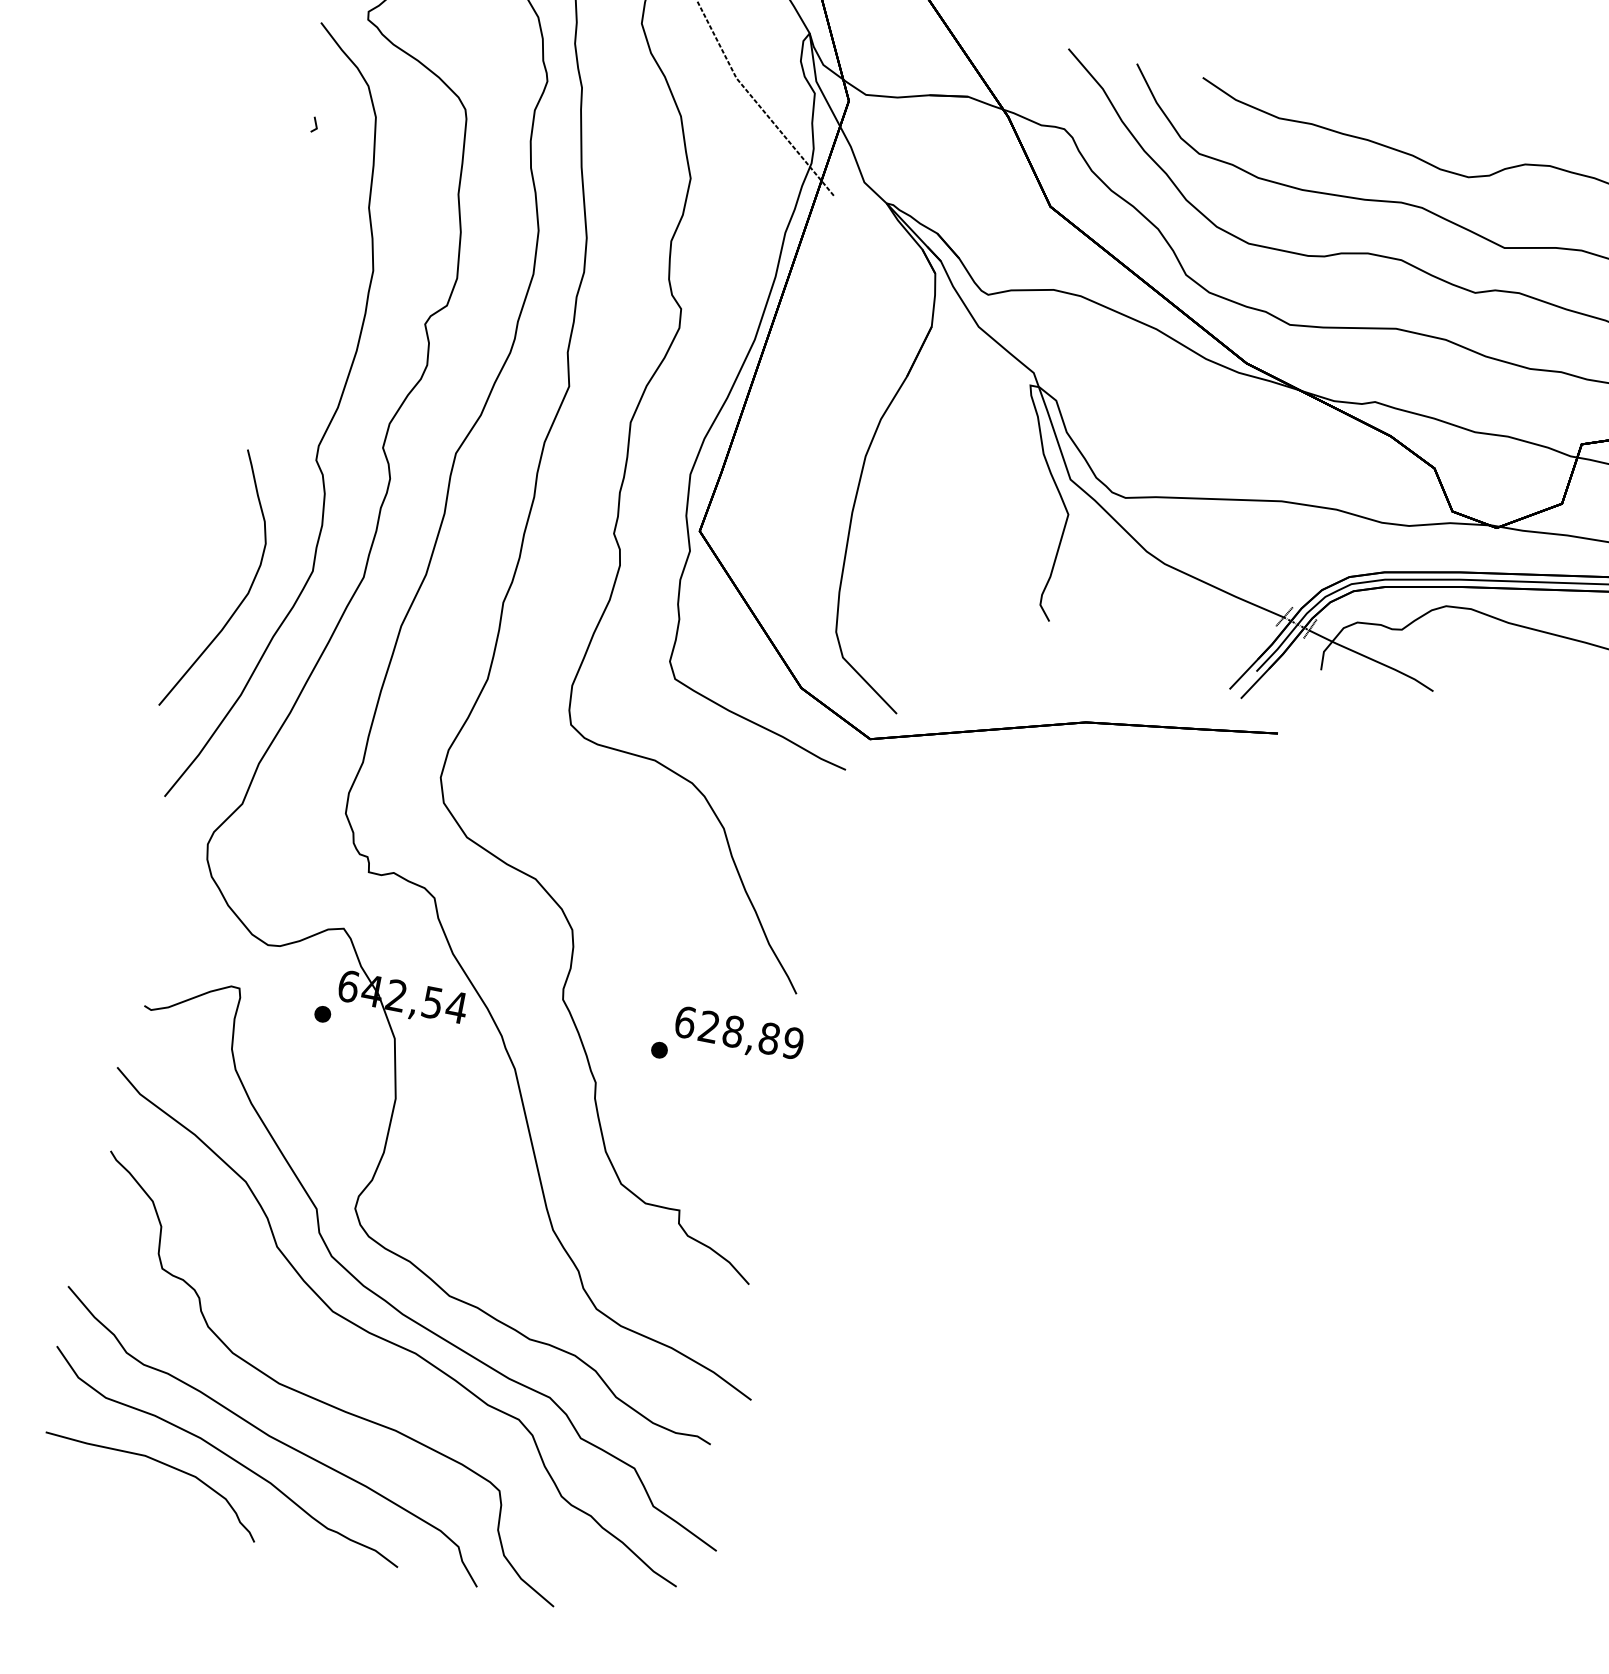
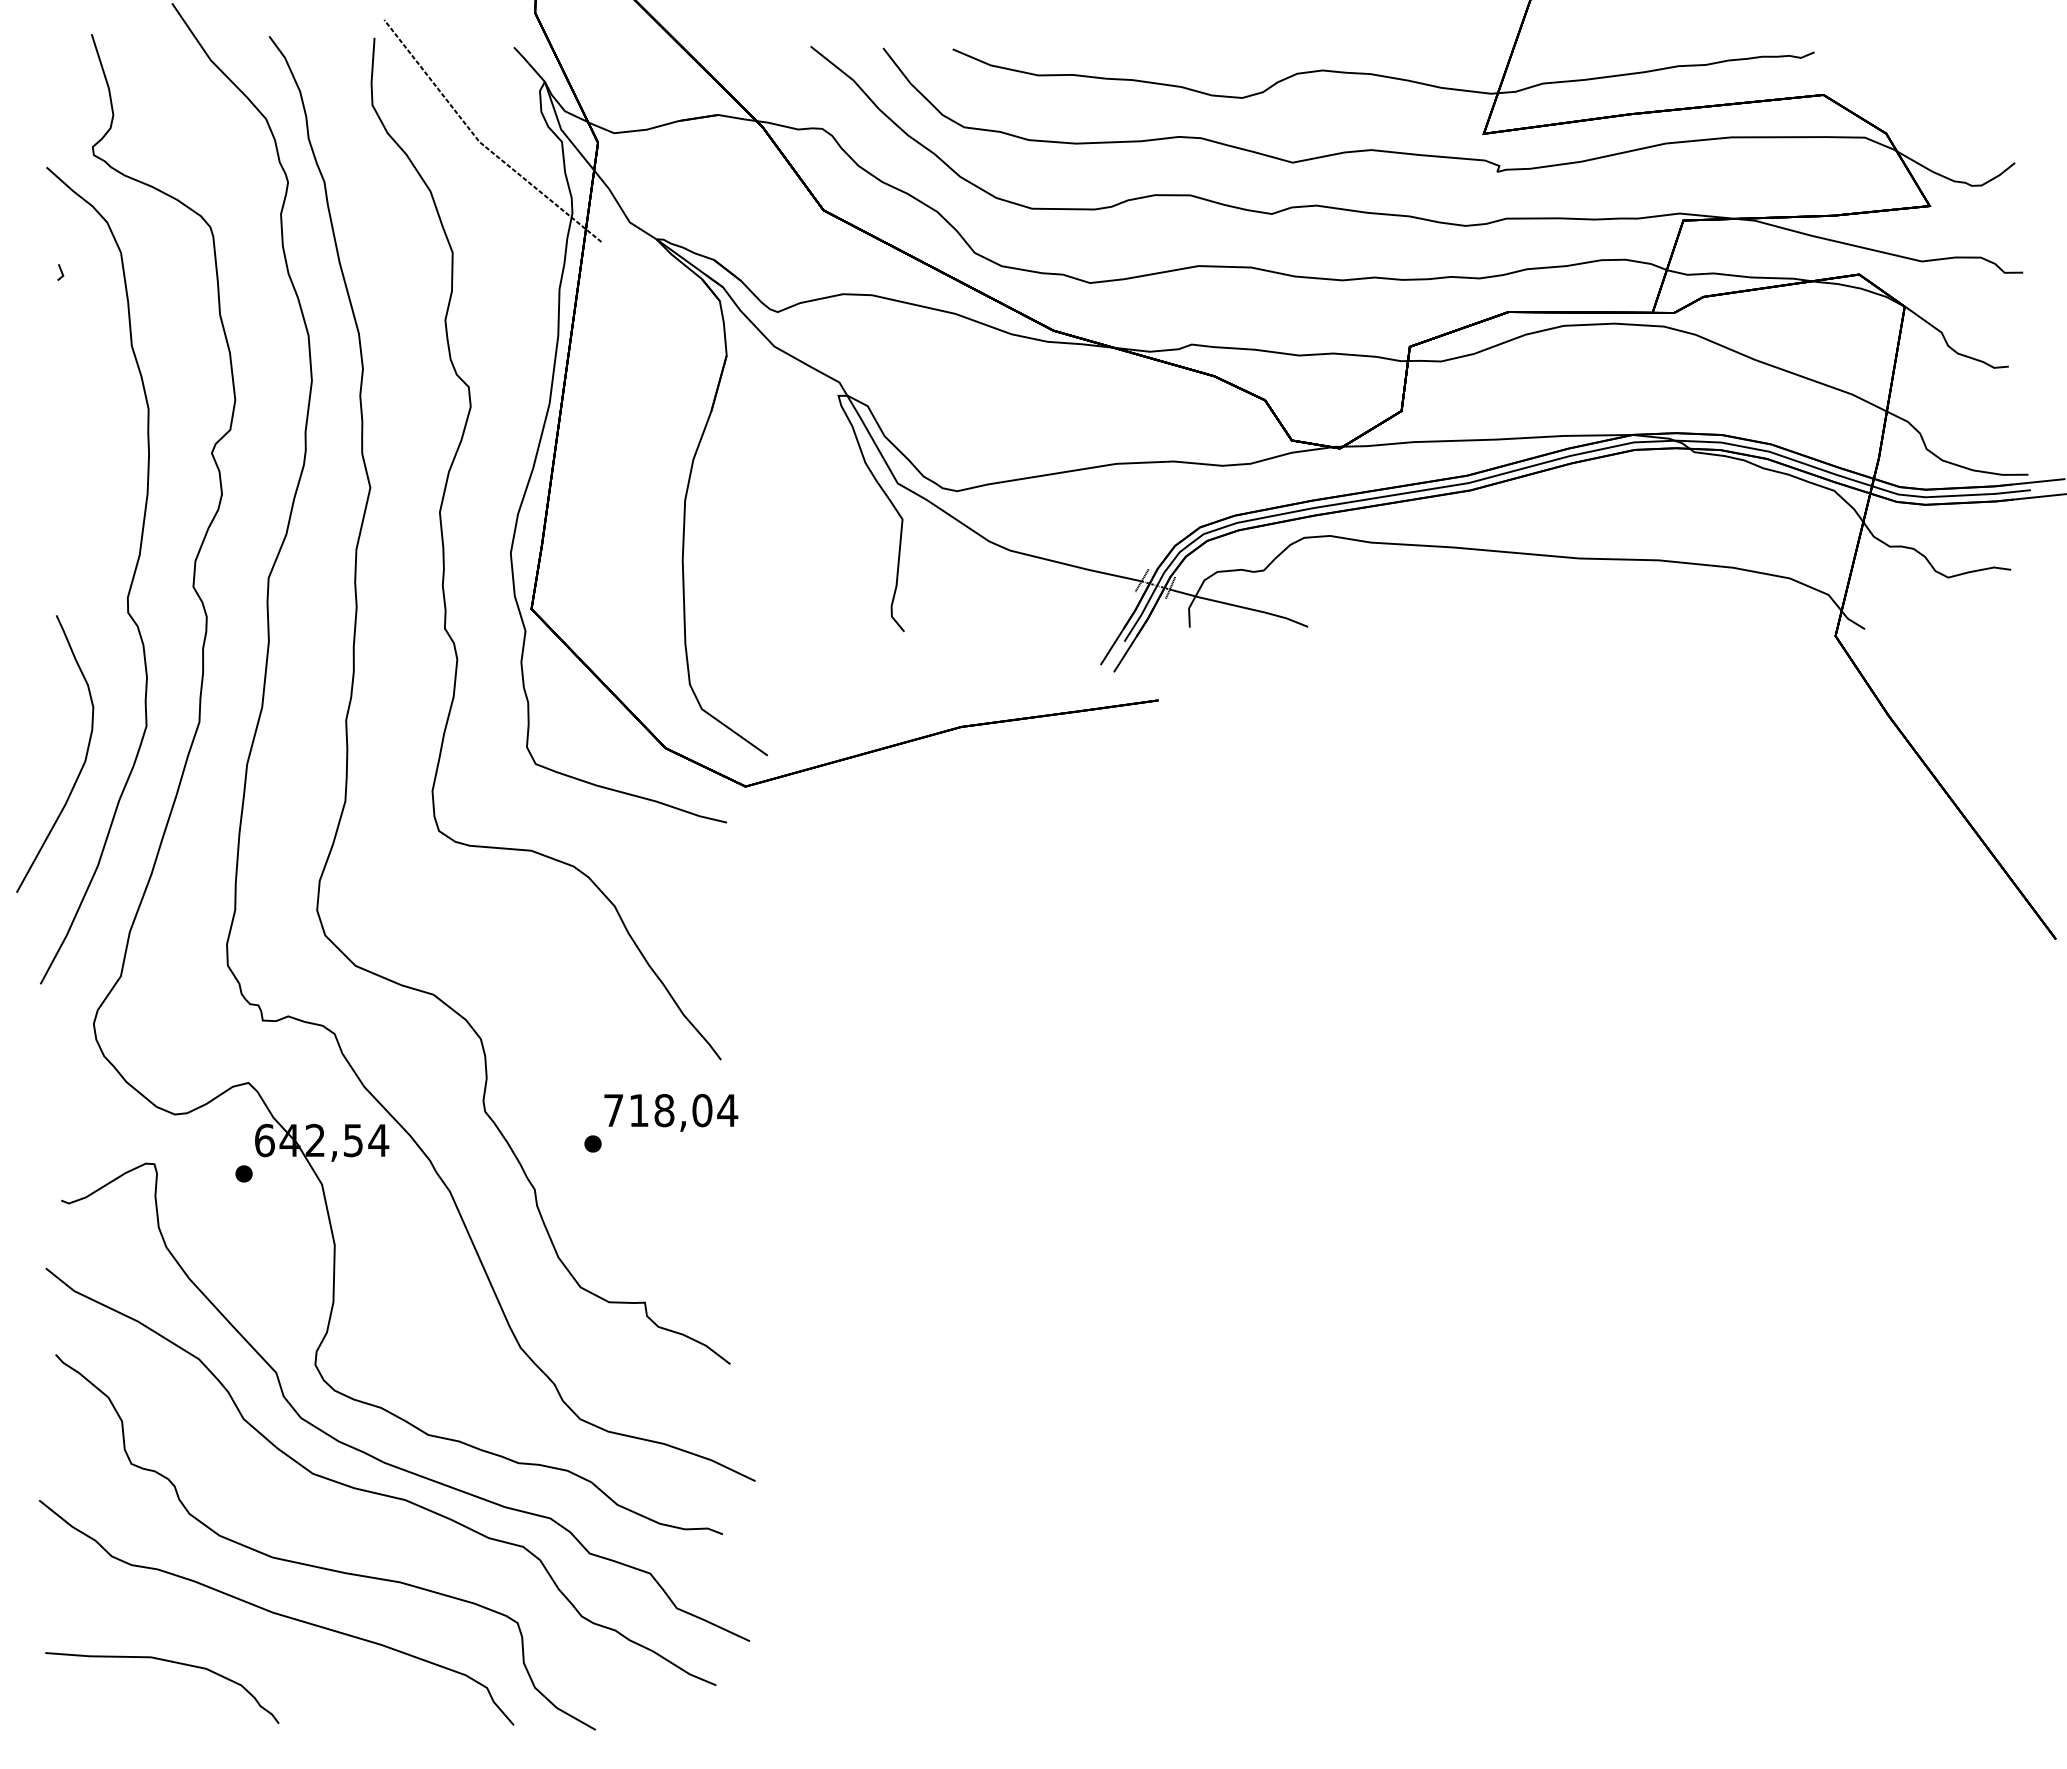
text: (740, 1032) -> (671, 1110), 628,89 -> 718,04
part: (227, 1457) -> (234, 1642), removed

